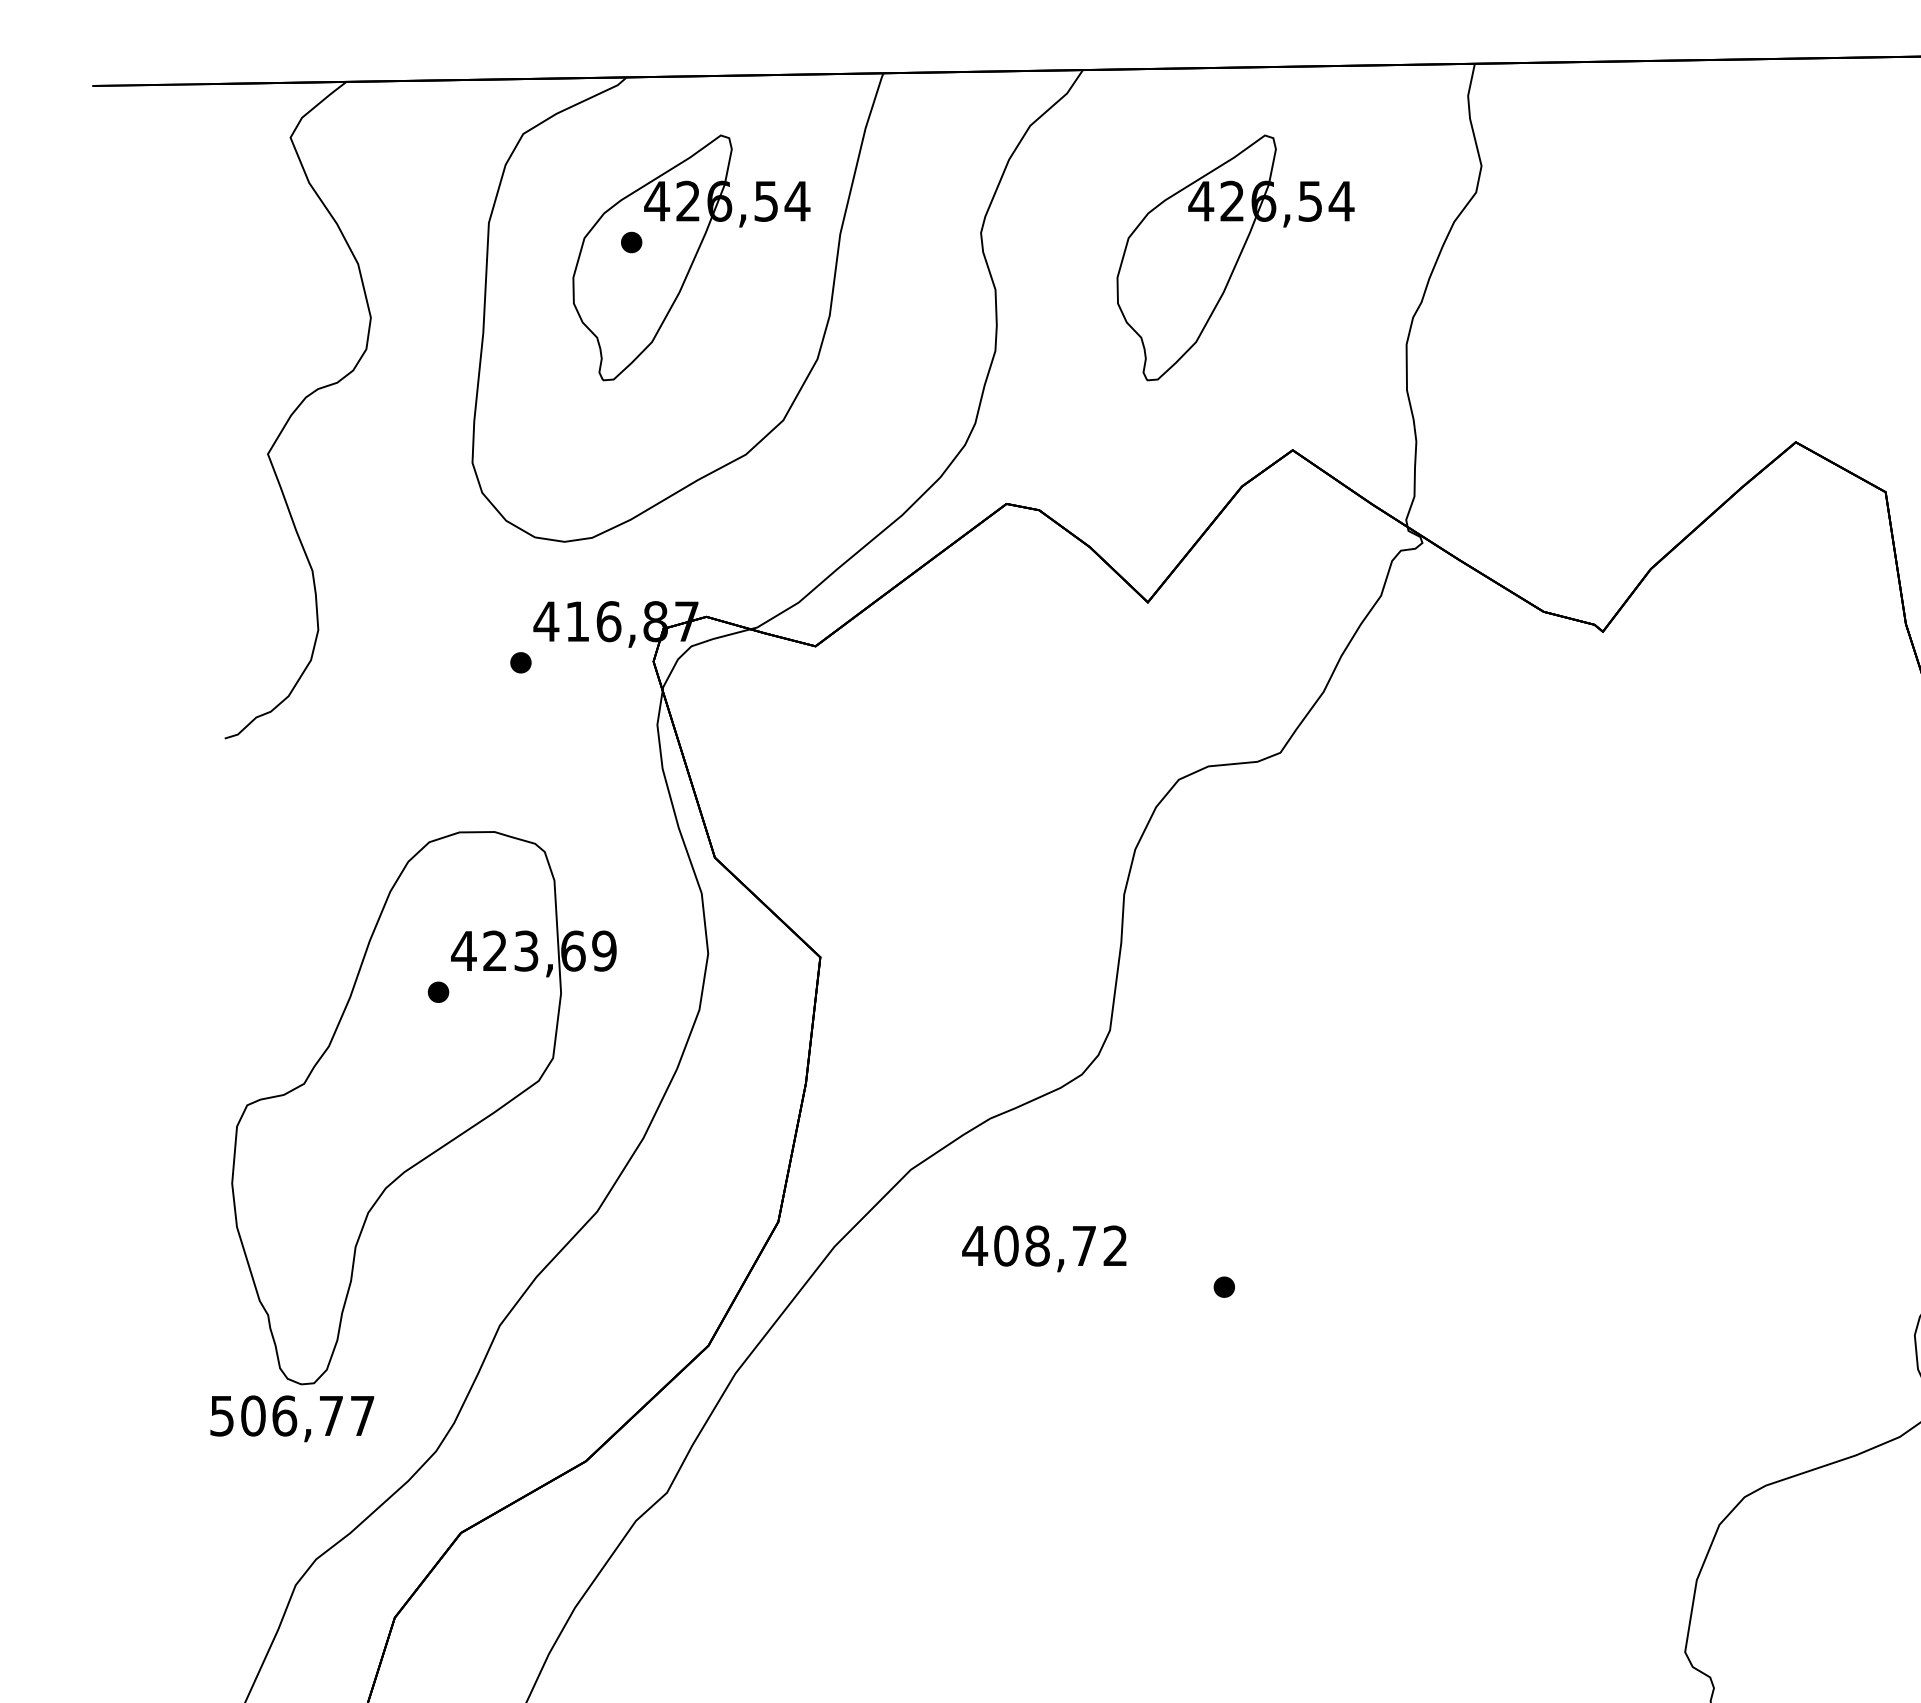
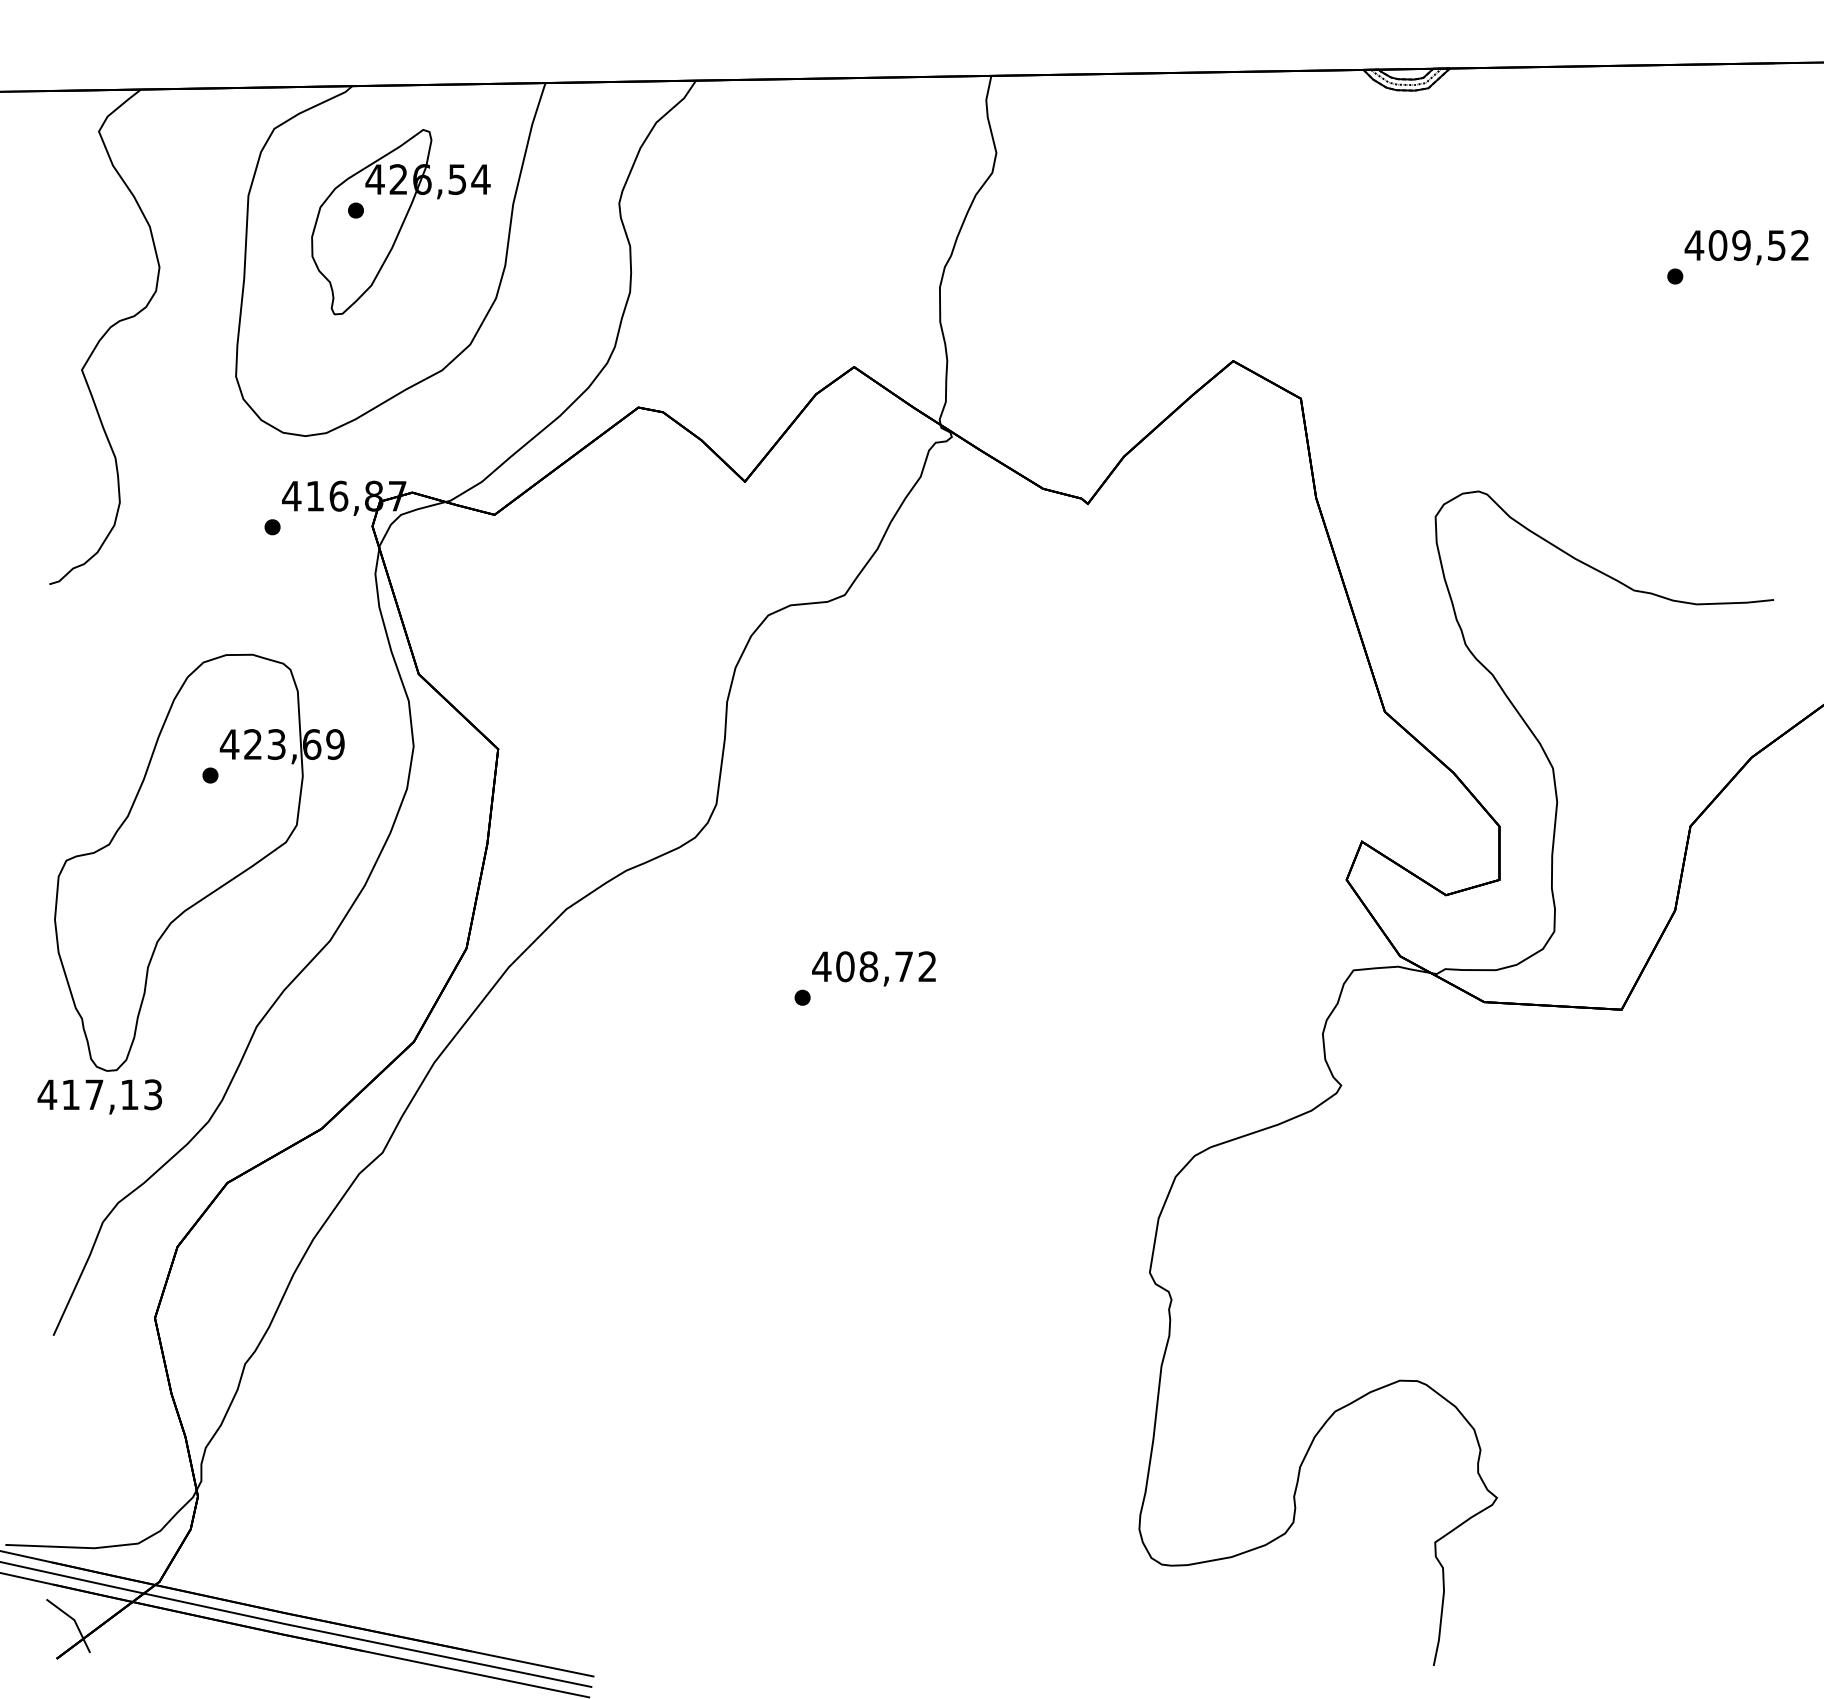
part: (1234, 258) -> (810, 222), removed
text: (1043, 1248) -> (873, 968), moved
text: (291, 1415) -> (99, 1094), 506,77 -> 417,13

